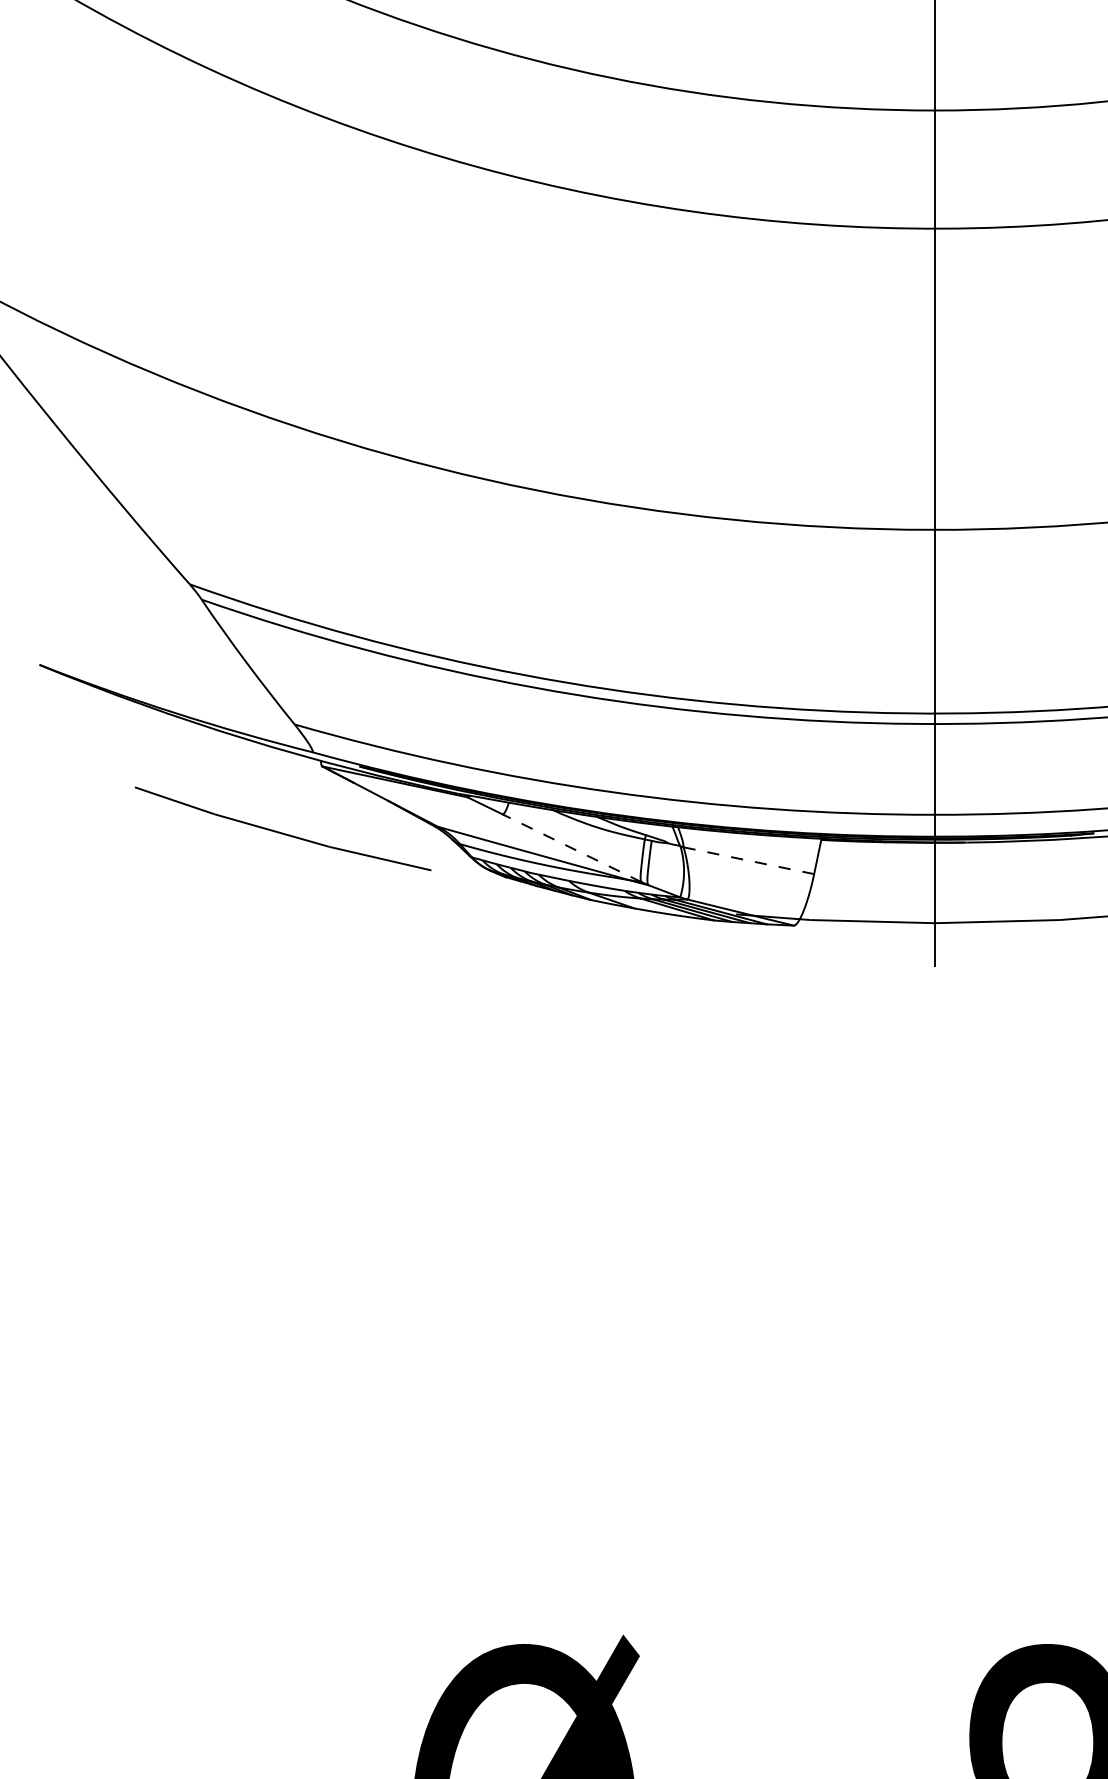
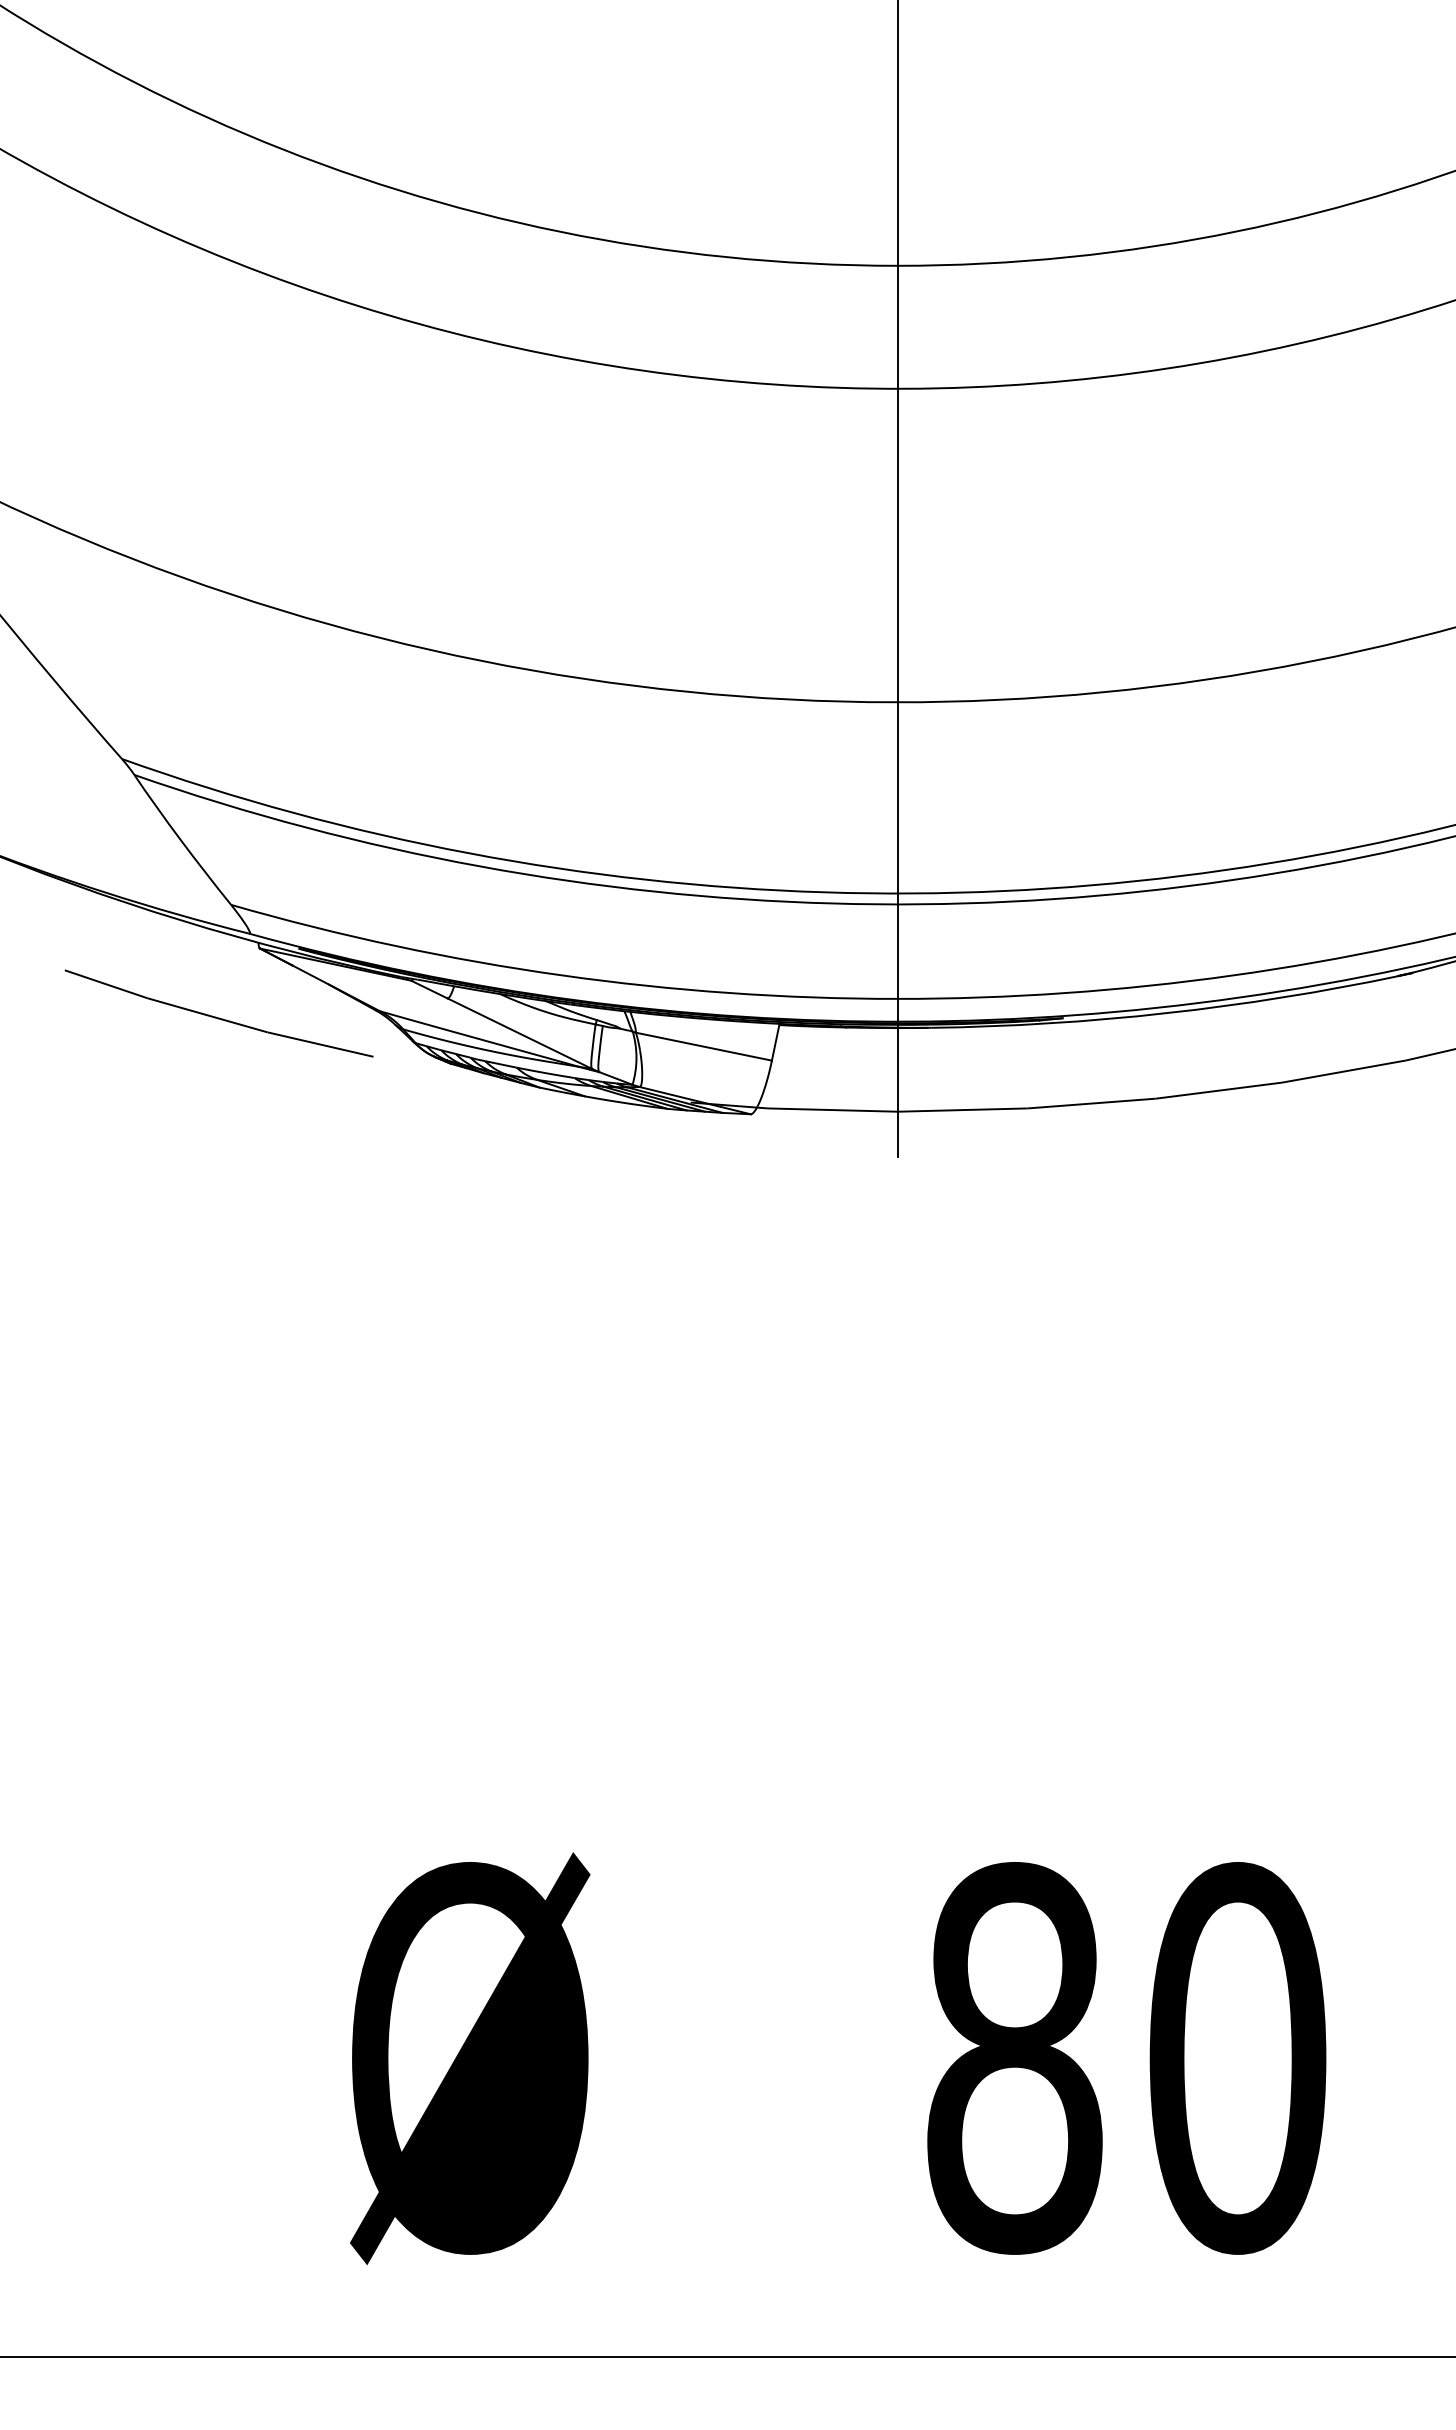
line: (571, 848) -> (519, 1033), dashed -> solid
line: (749, 860) -> (704, 1046), dashed -> solid

